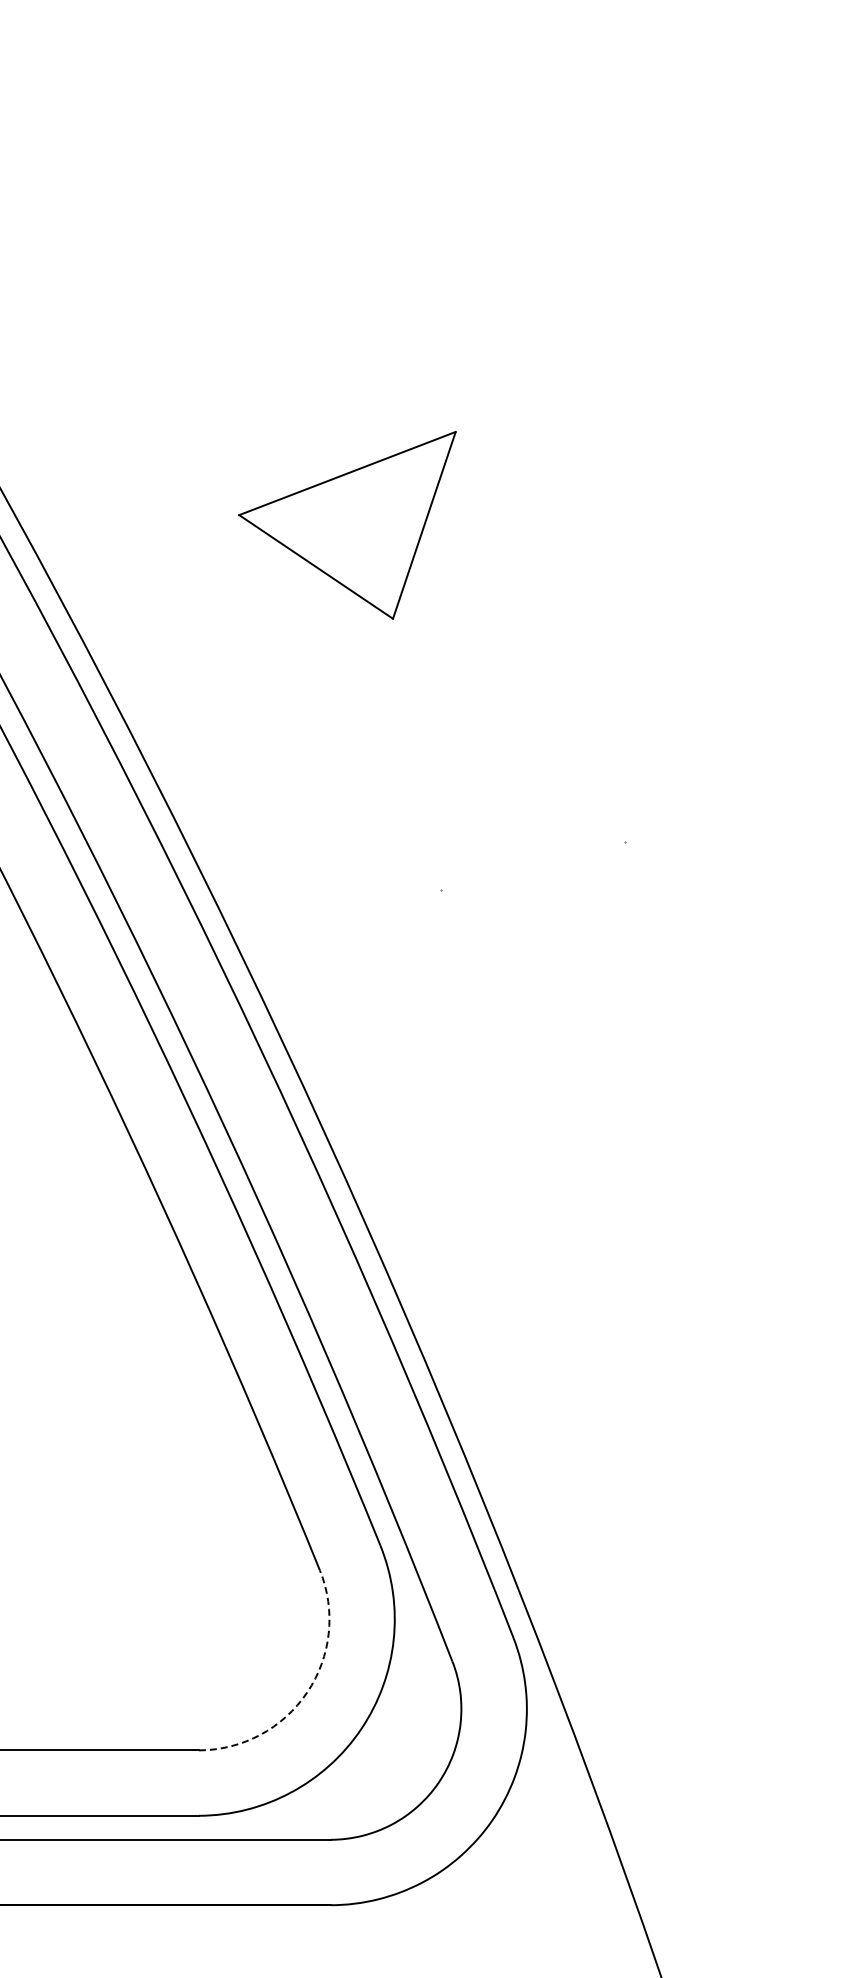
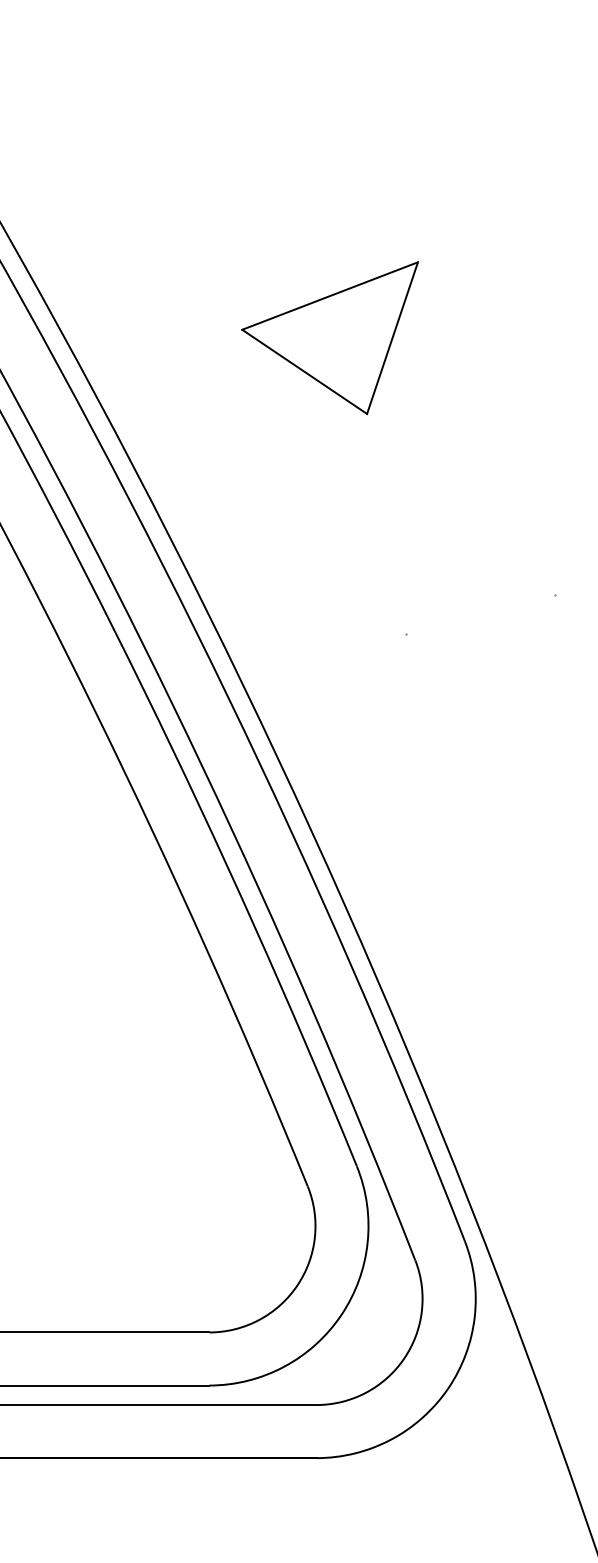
arc: (307, 1692) -> (297, 1285), dashed -> solid

